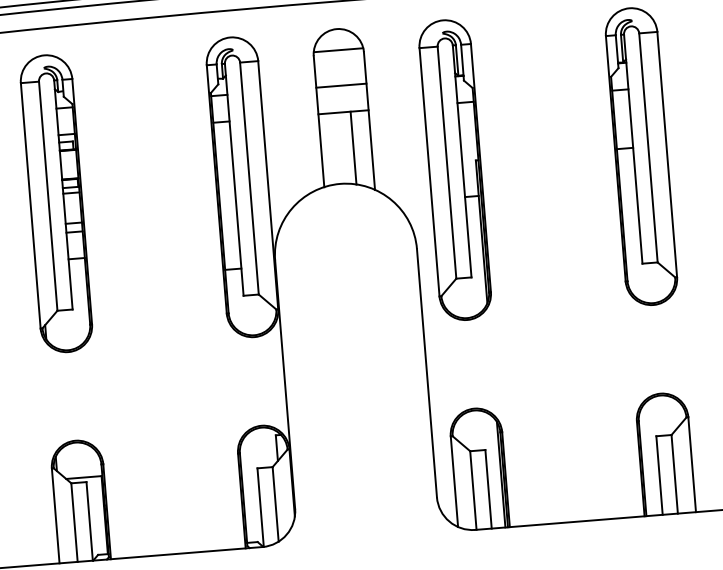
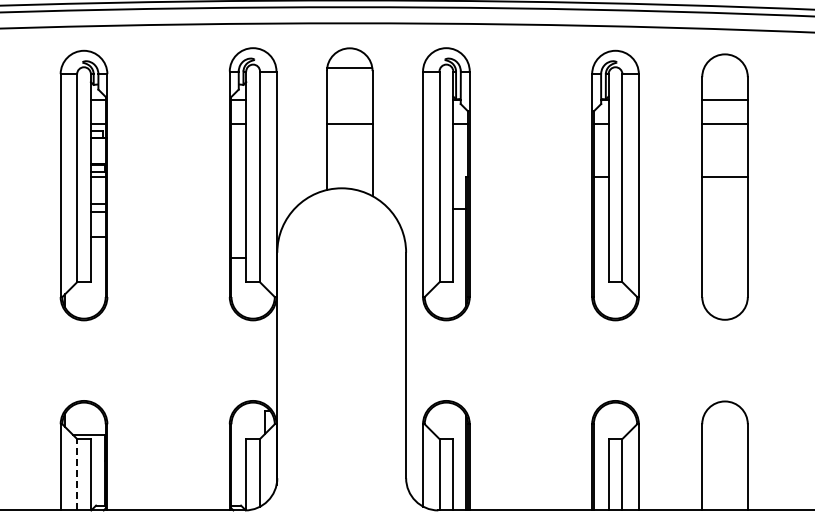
line: (341, 85) -> (349, 99), removed
line: (353, 147) -> (356, 156), removed
line: (74, 522) -> (77, 474), solid -> dashed

